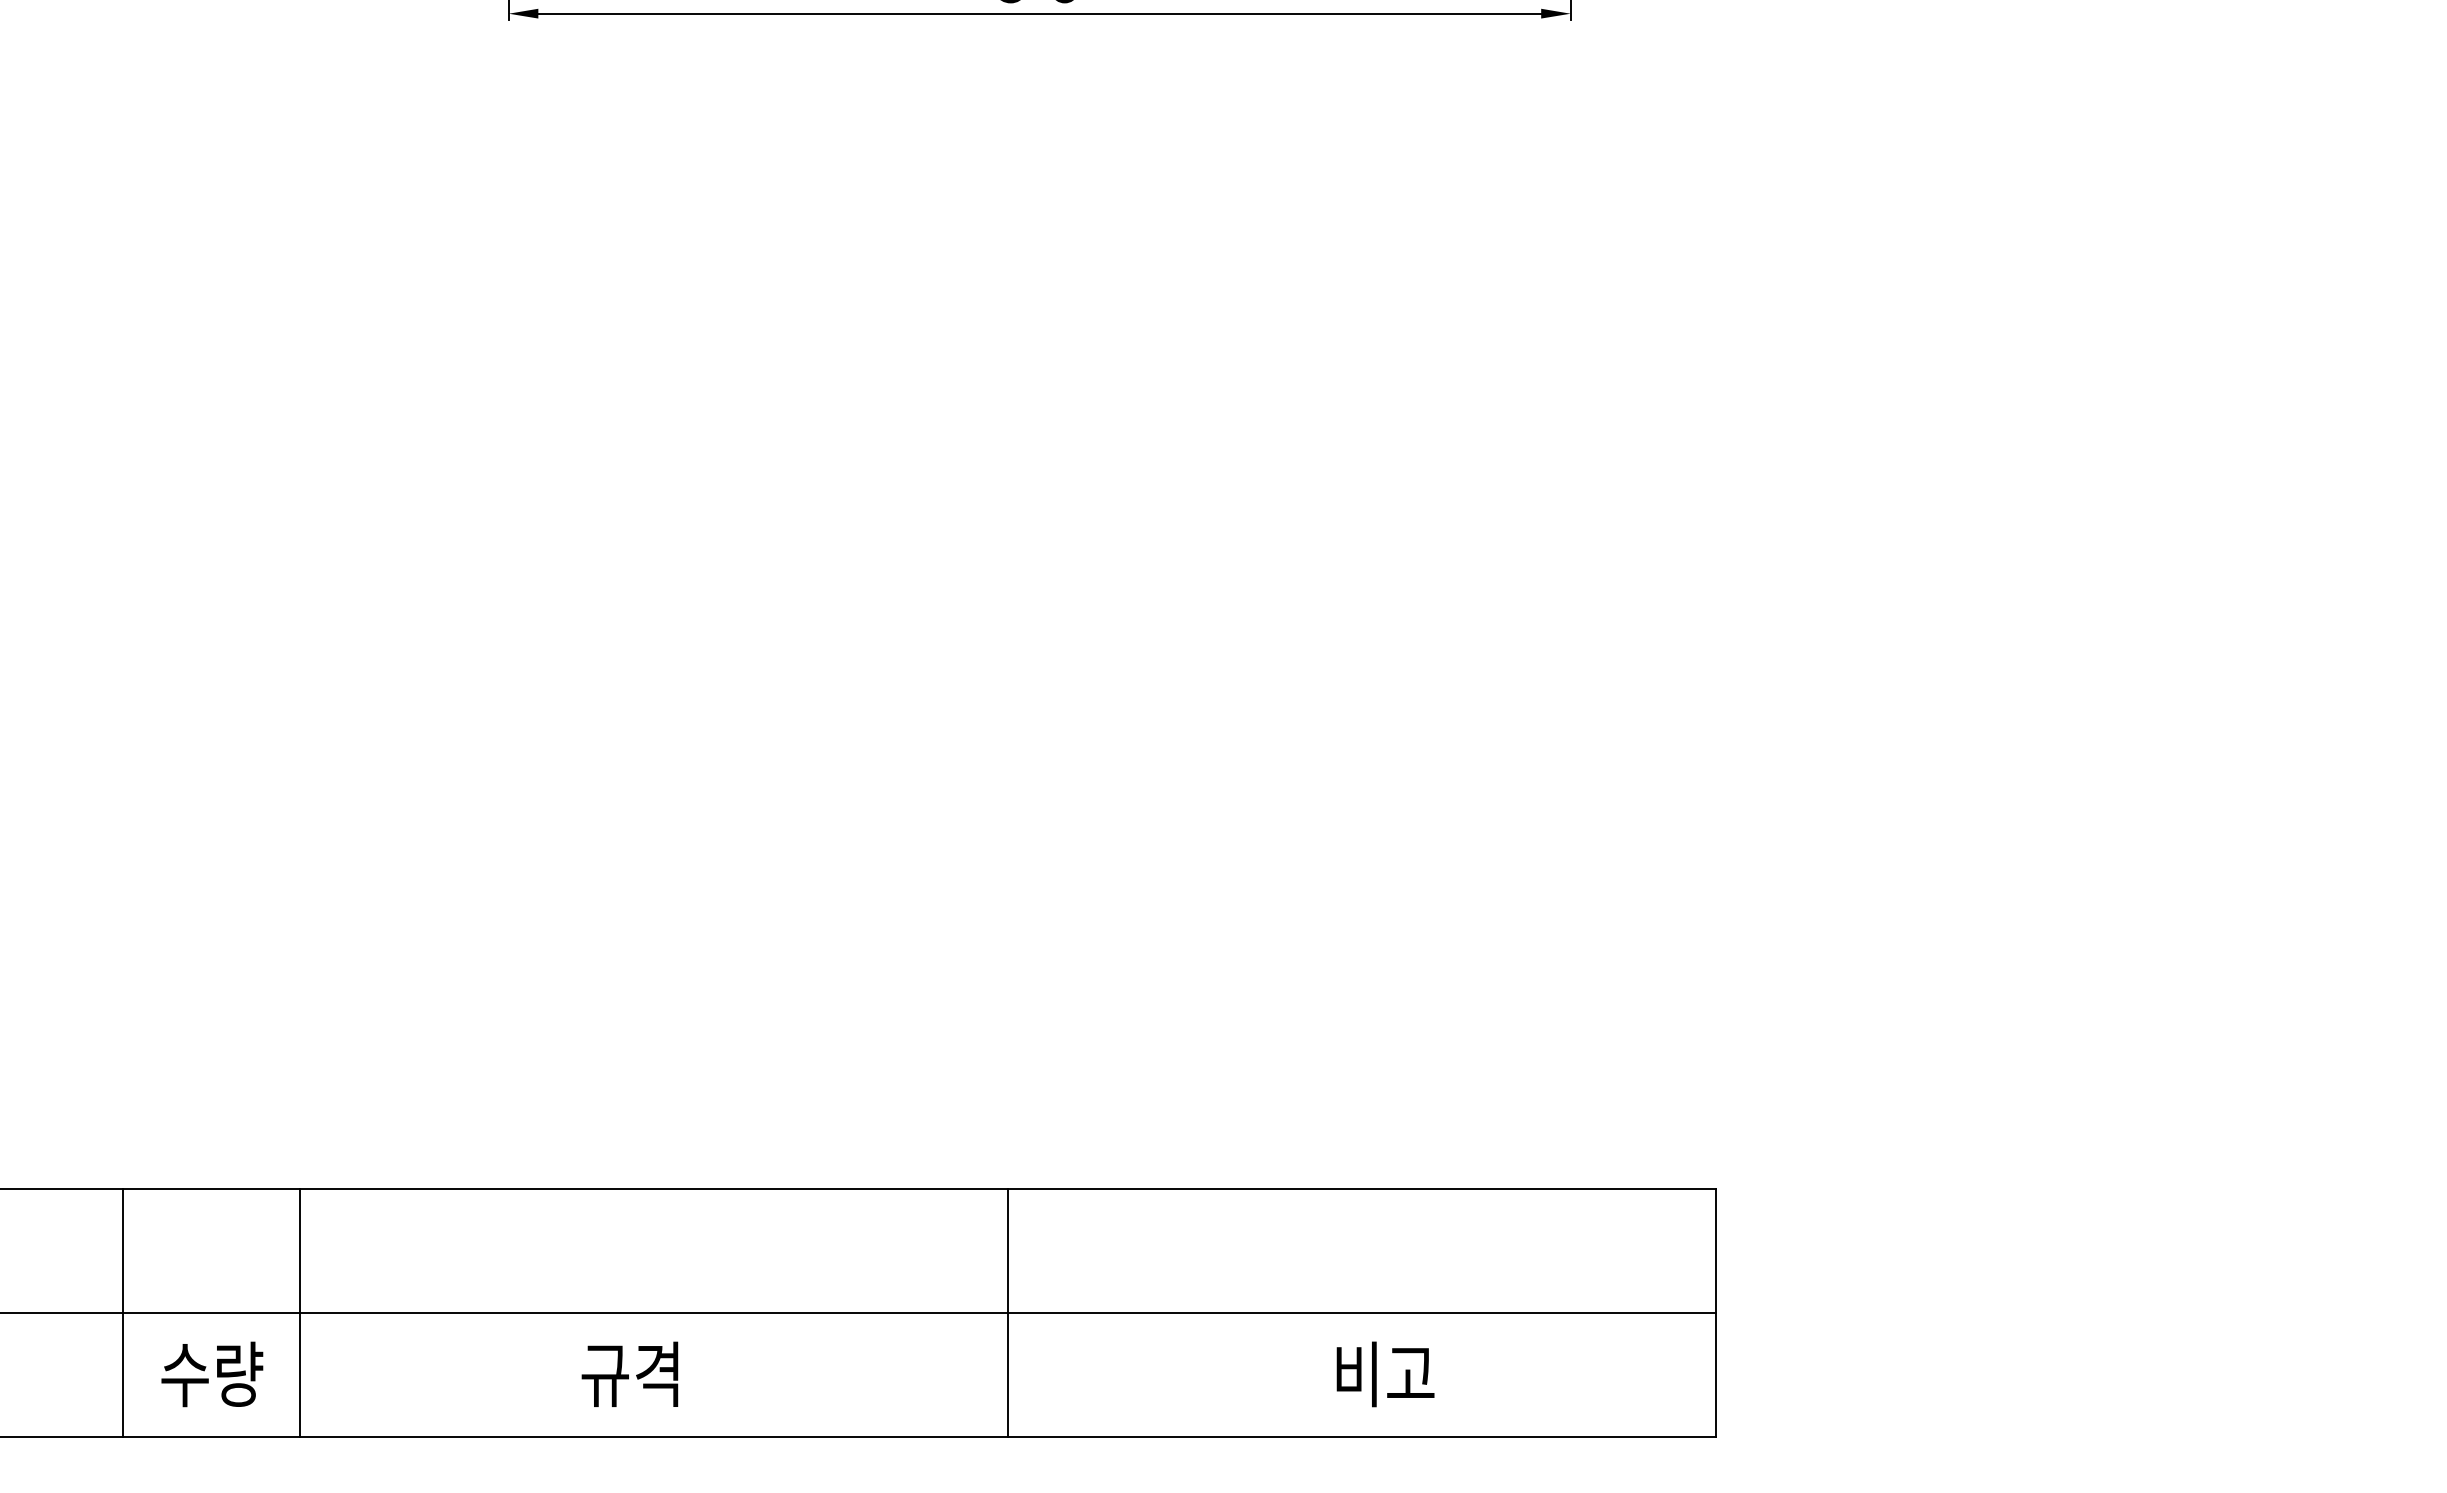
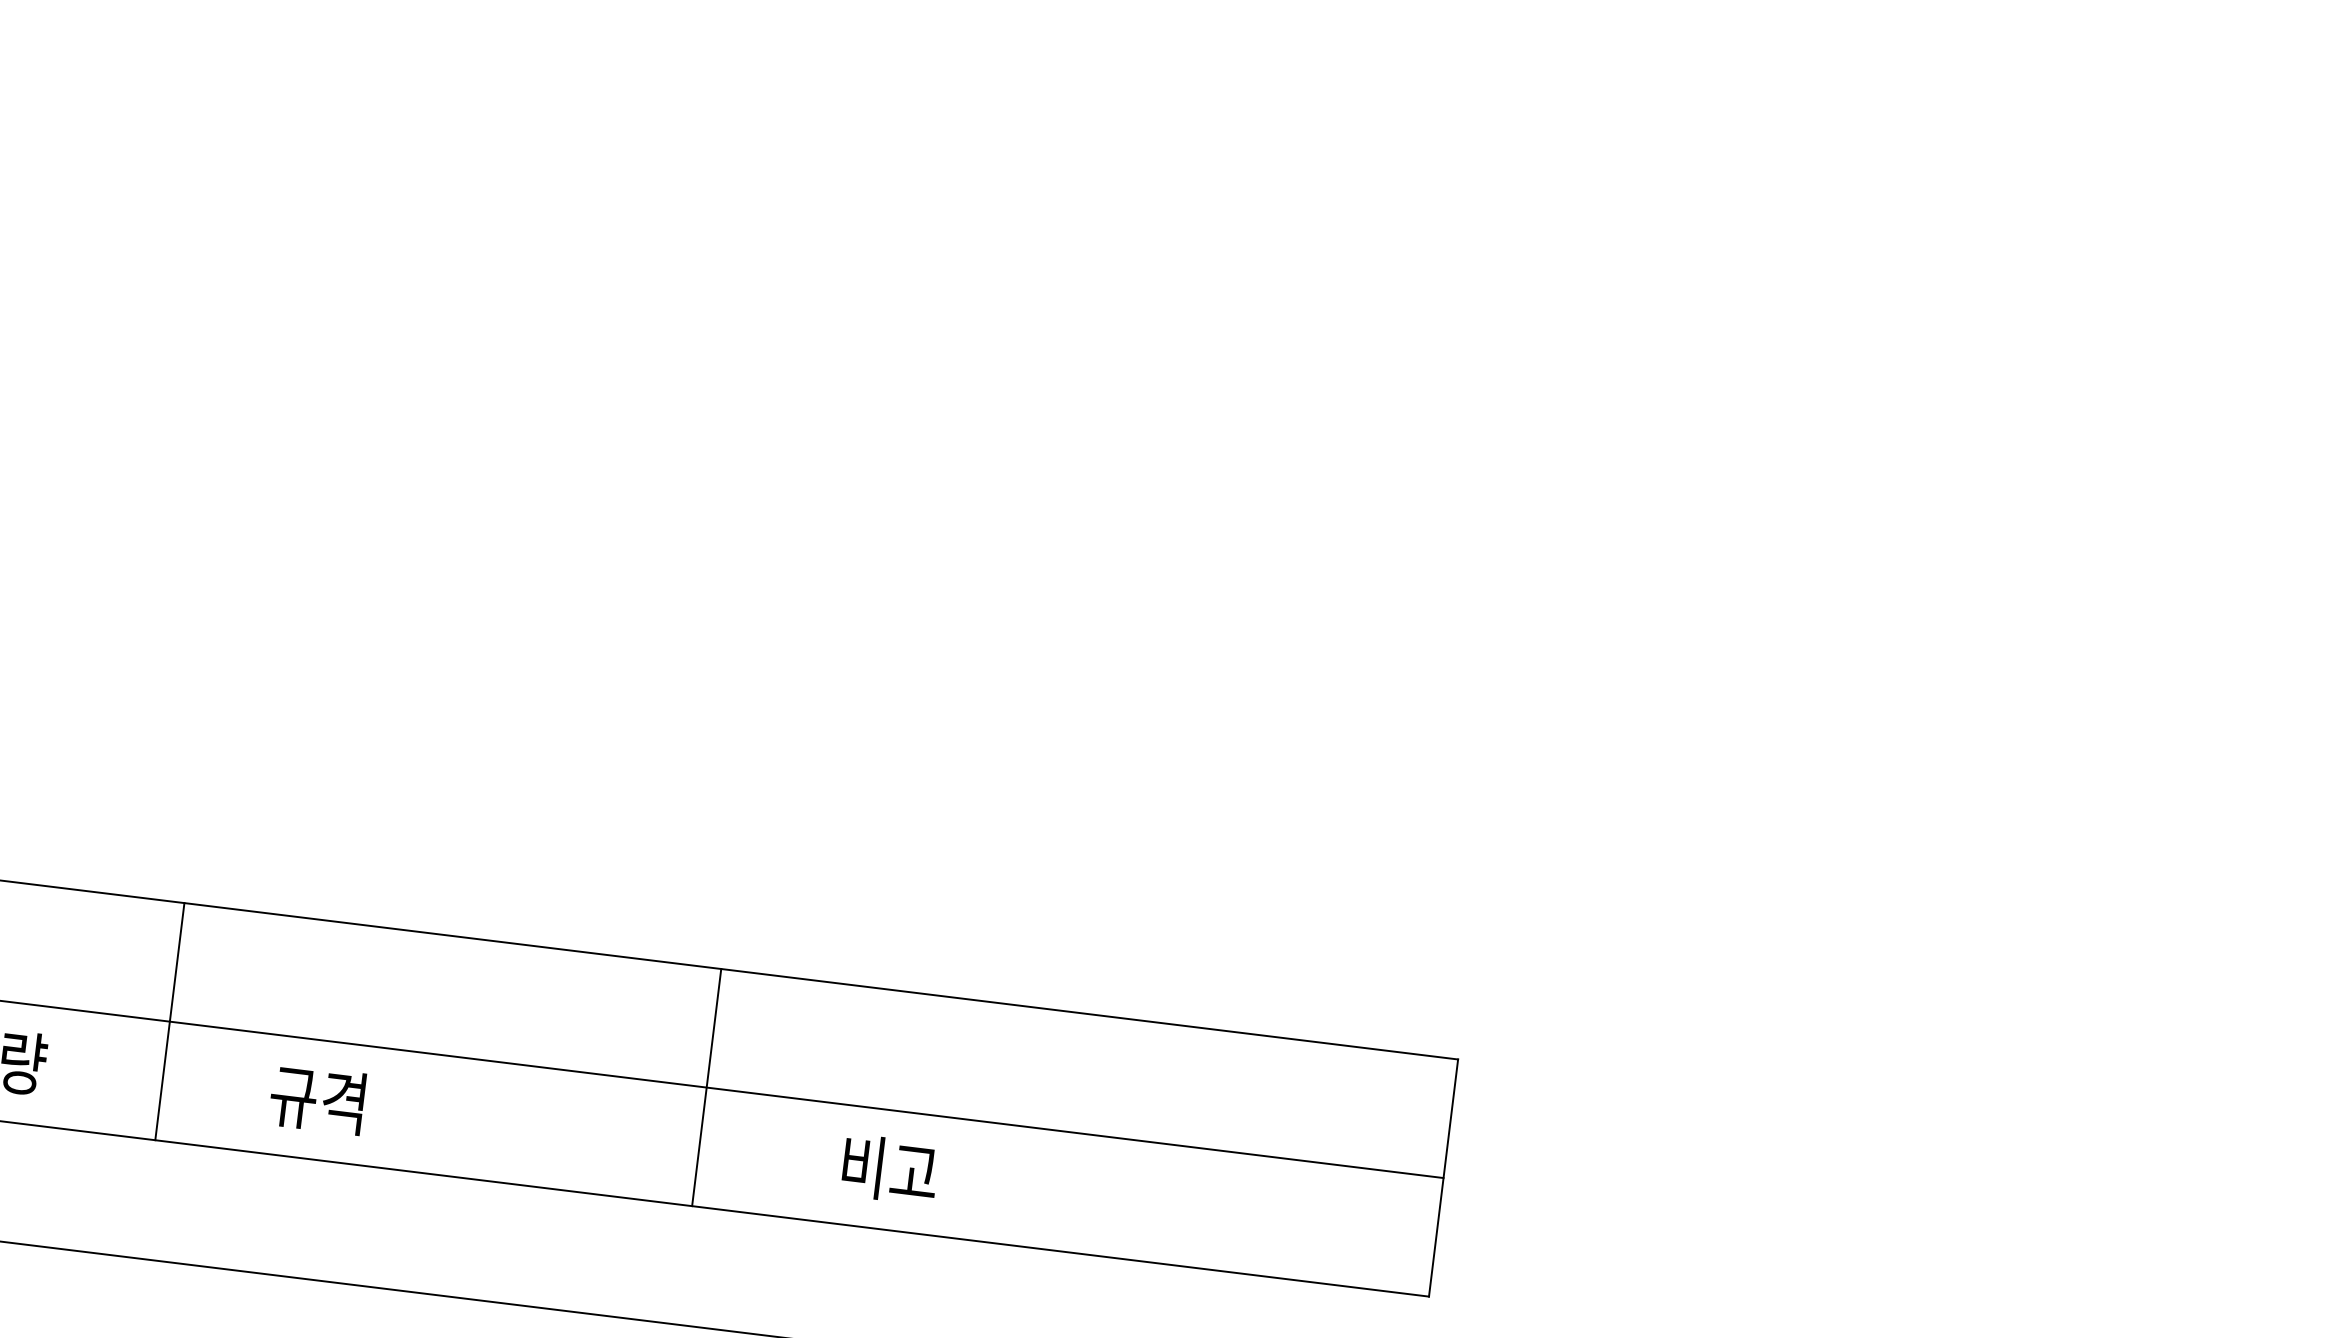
line: (300, 1312) -> (170, 1021), moved
line: (1008, 1312) -> (706, 1087), moved
text: (629, 1373) -> (316, 1098), moved
text: (1385, 1374) -> (890, 1169), moved

